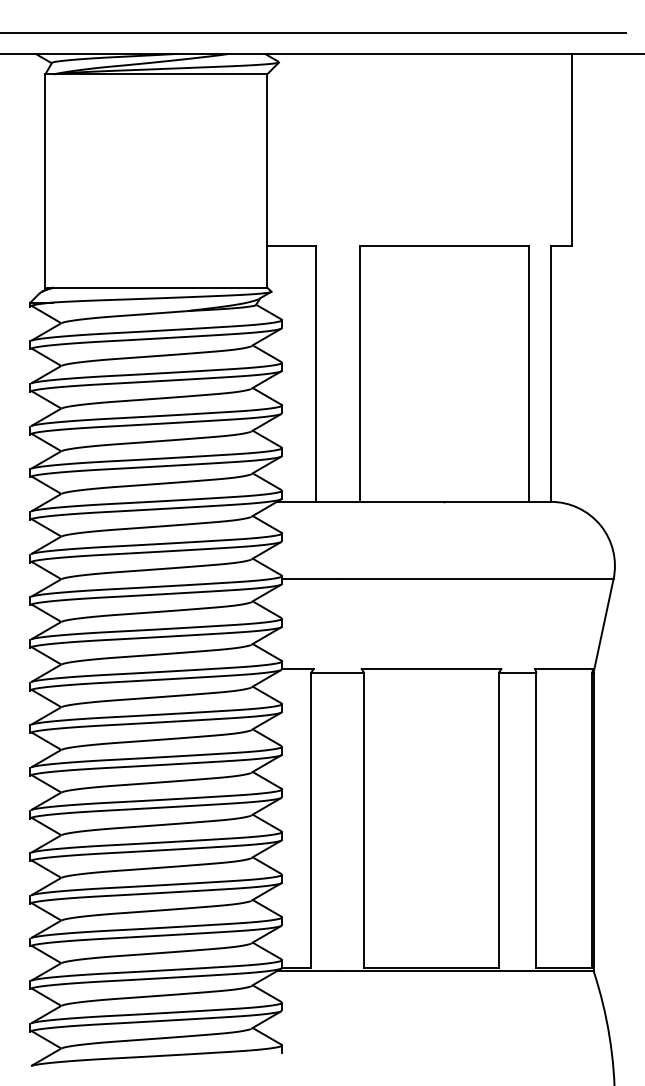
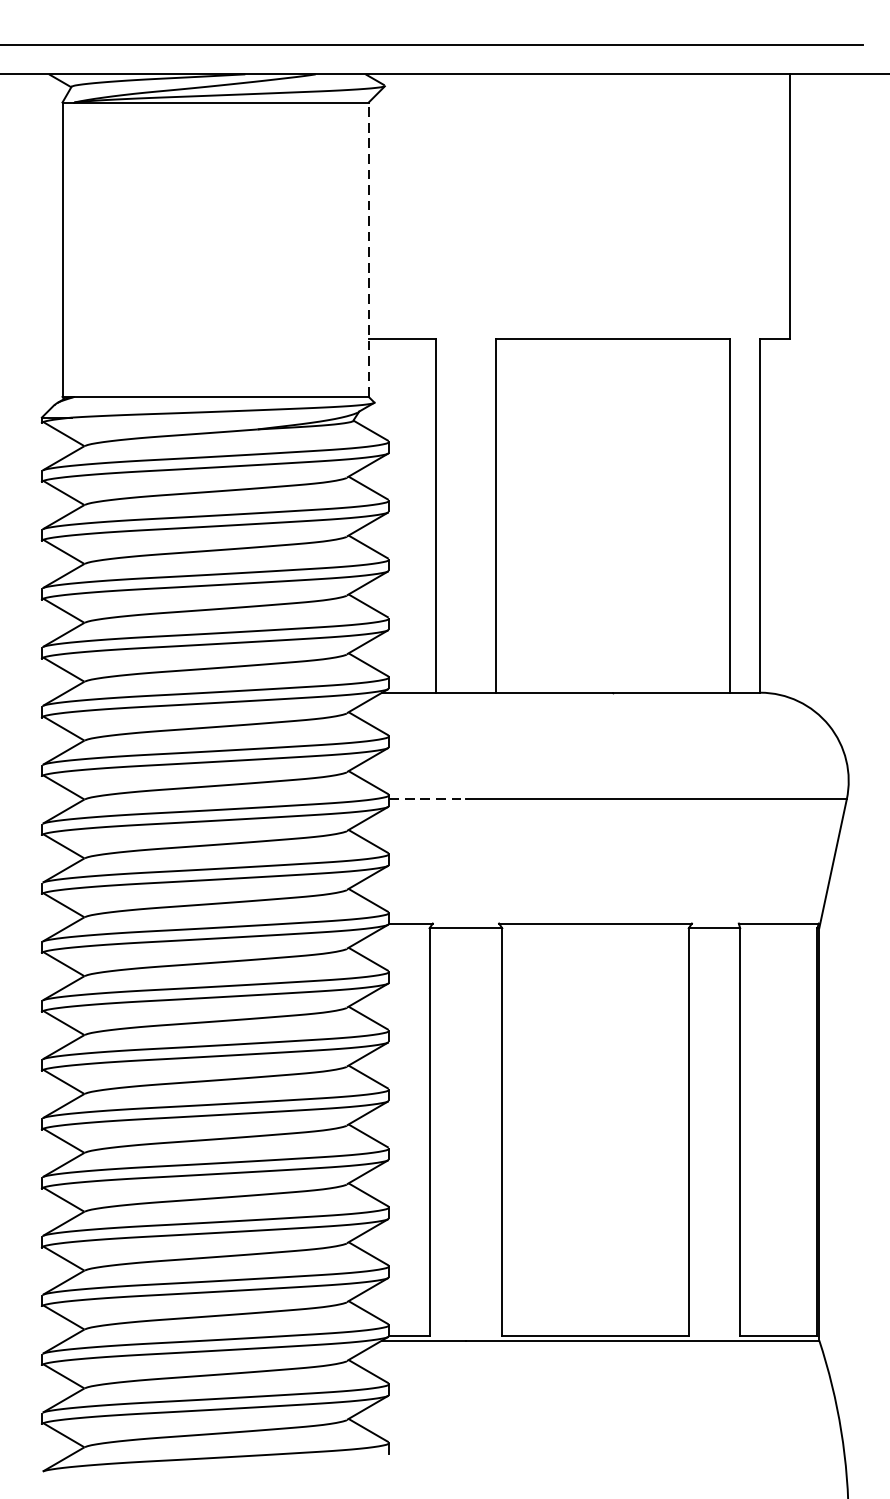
line: (267, 180) -> (369, 249), solid -> dashed
line: (309, 579) -> (427, 799), solid -> dashed

